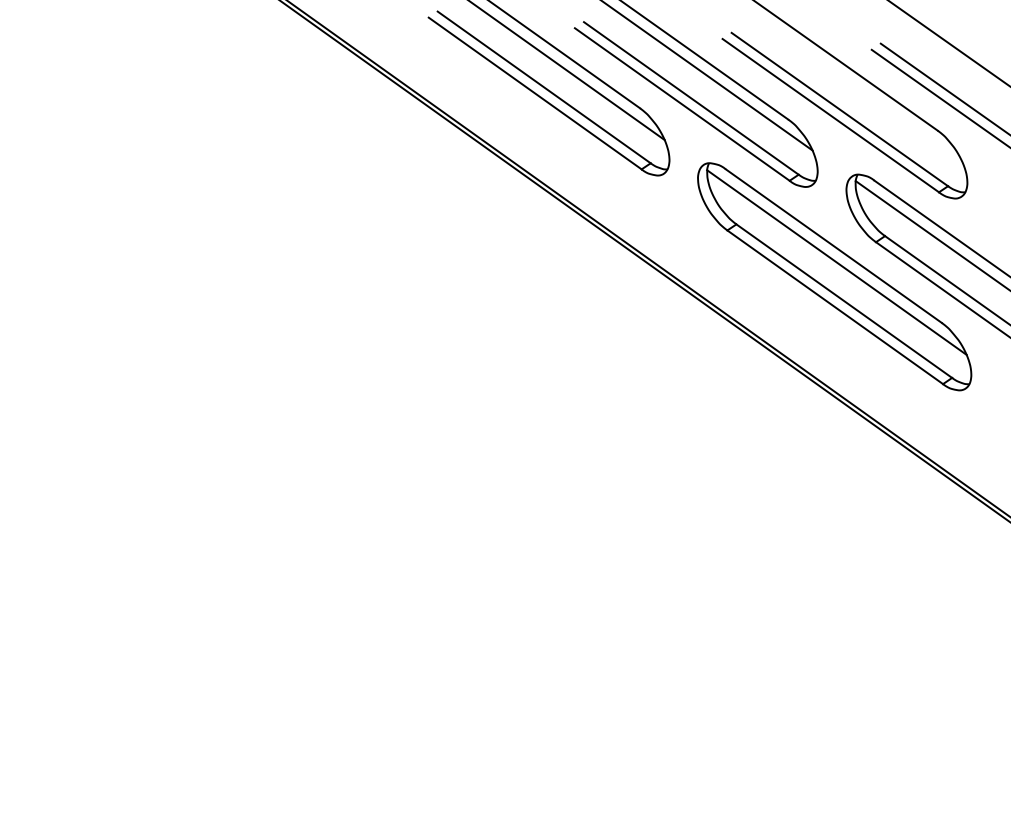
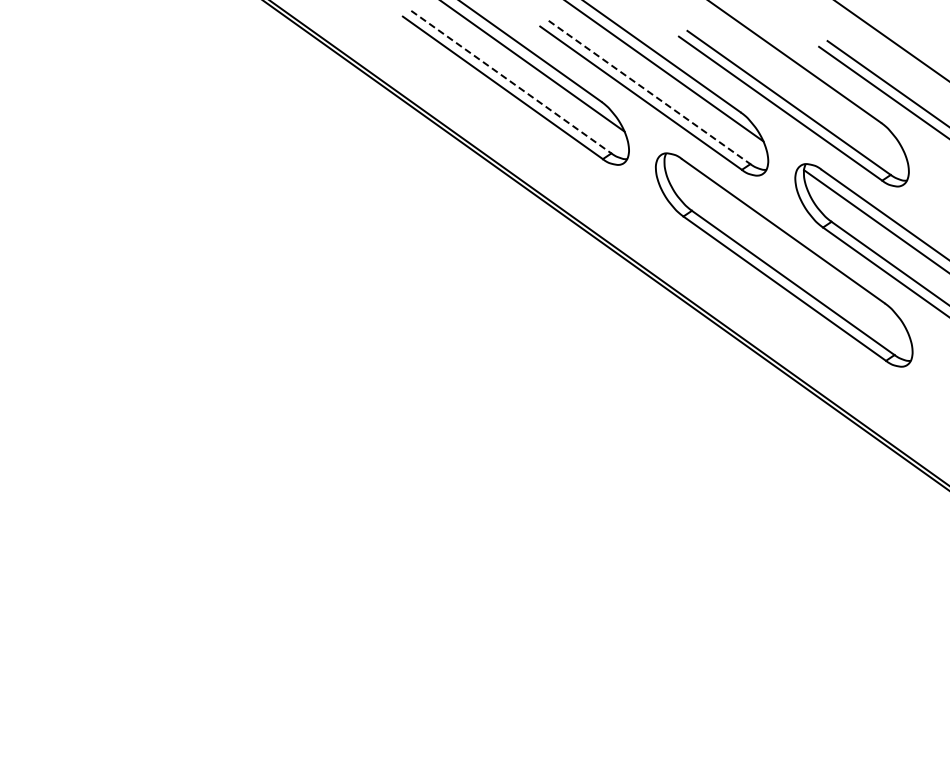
line: (544, 87) -> (511, 82), solid -> dashed
line: (691, 98) -> (649, 92), solid -> dashed
line: (837, 262) -> (786, 246), removed

